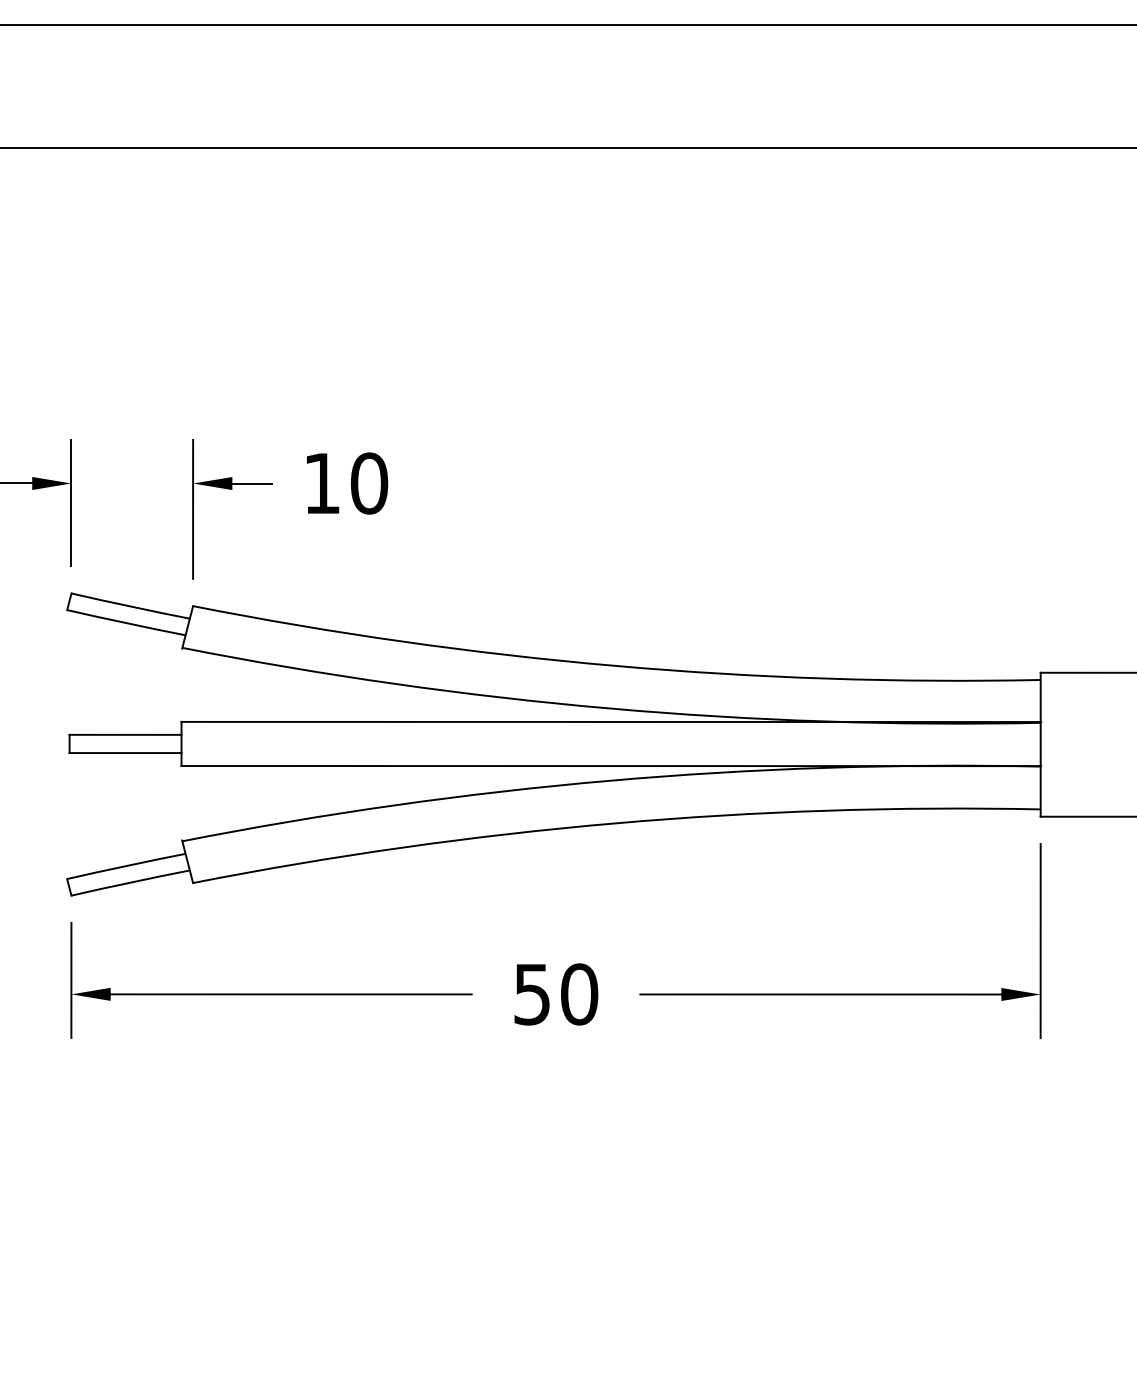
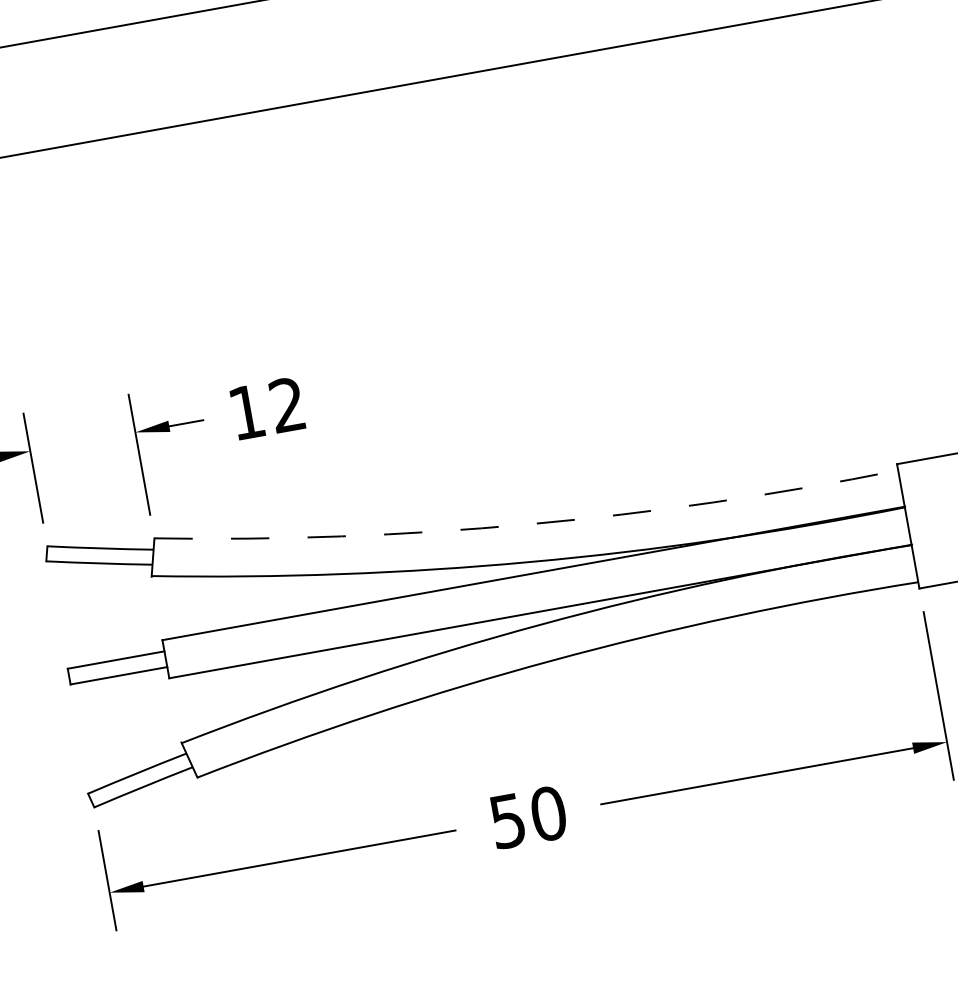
text: (369, 483) -> (287, 404), 10 -> 12
arc: (614, 665) -> (527, 524), solid -> dashed

